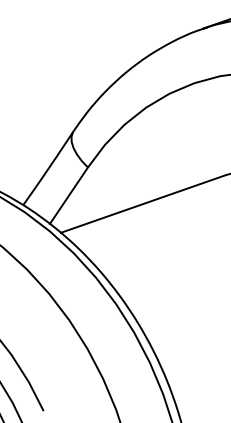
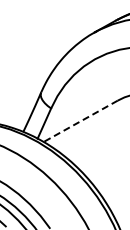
line: (142, 204) -> (80, 121), solid -> dashed

